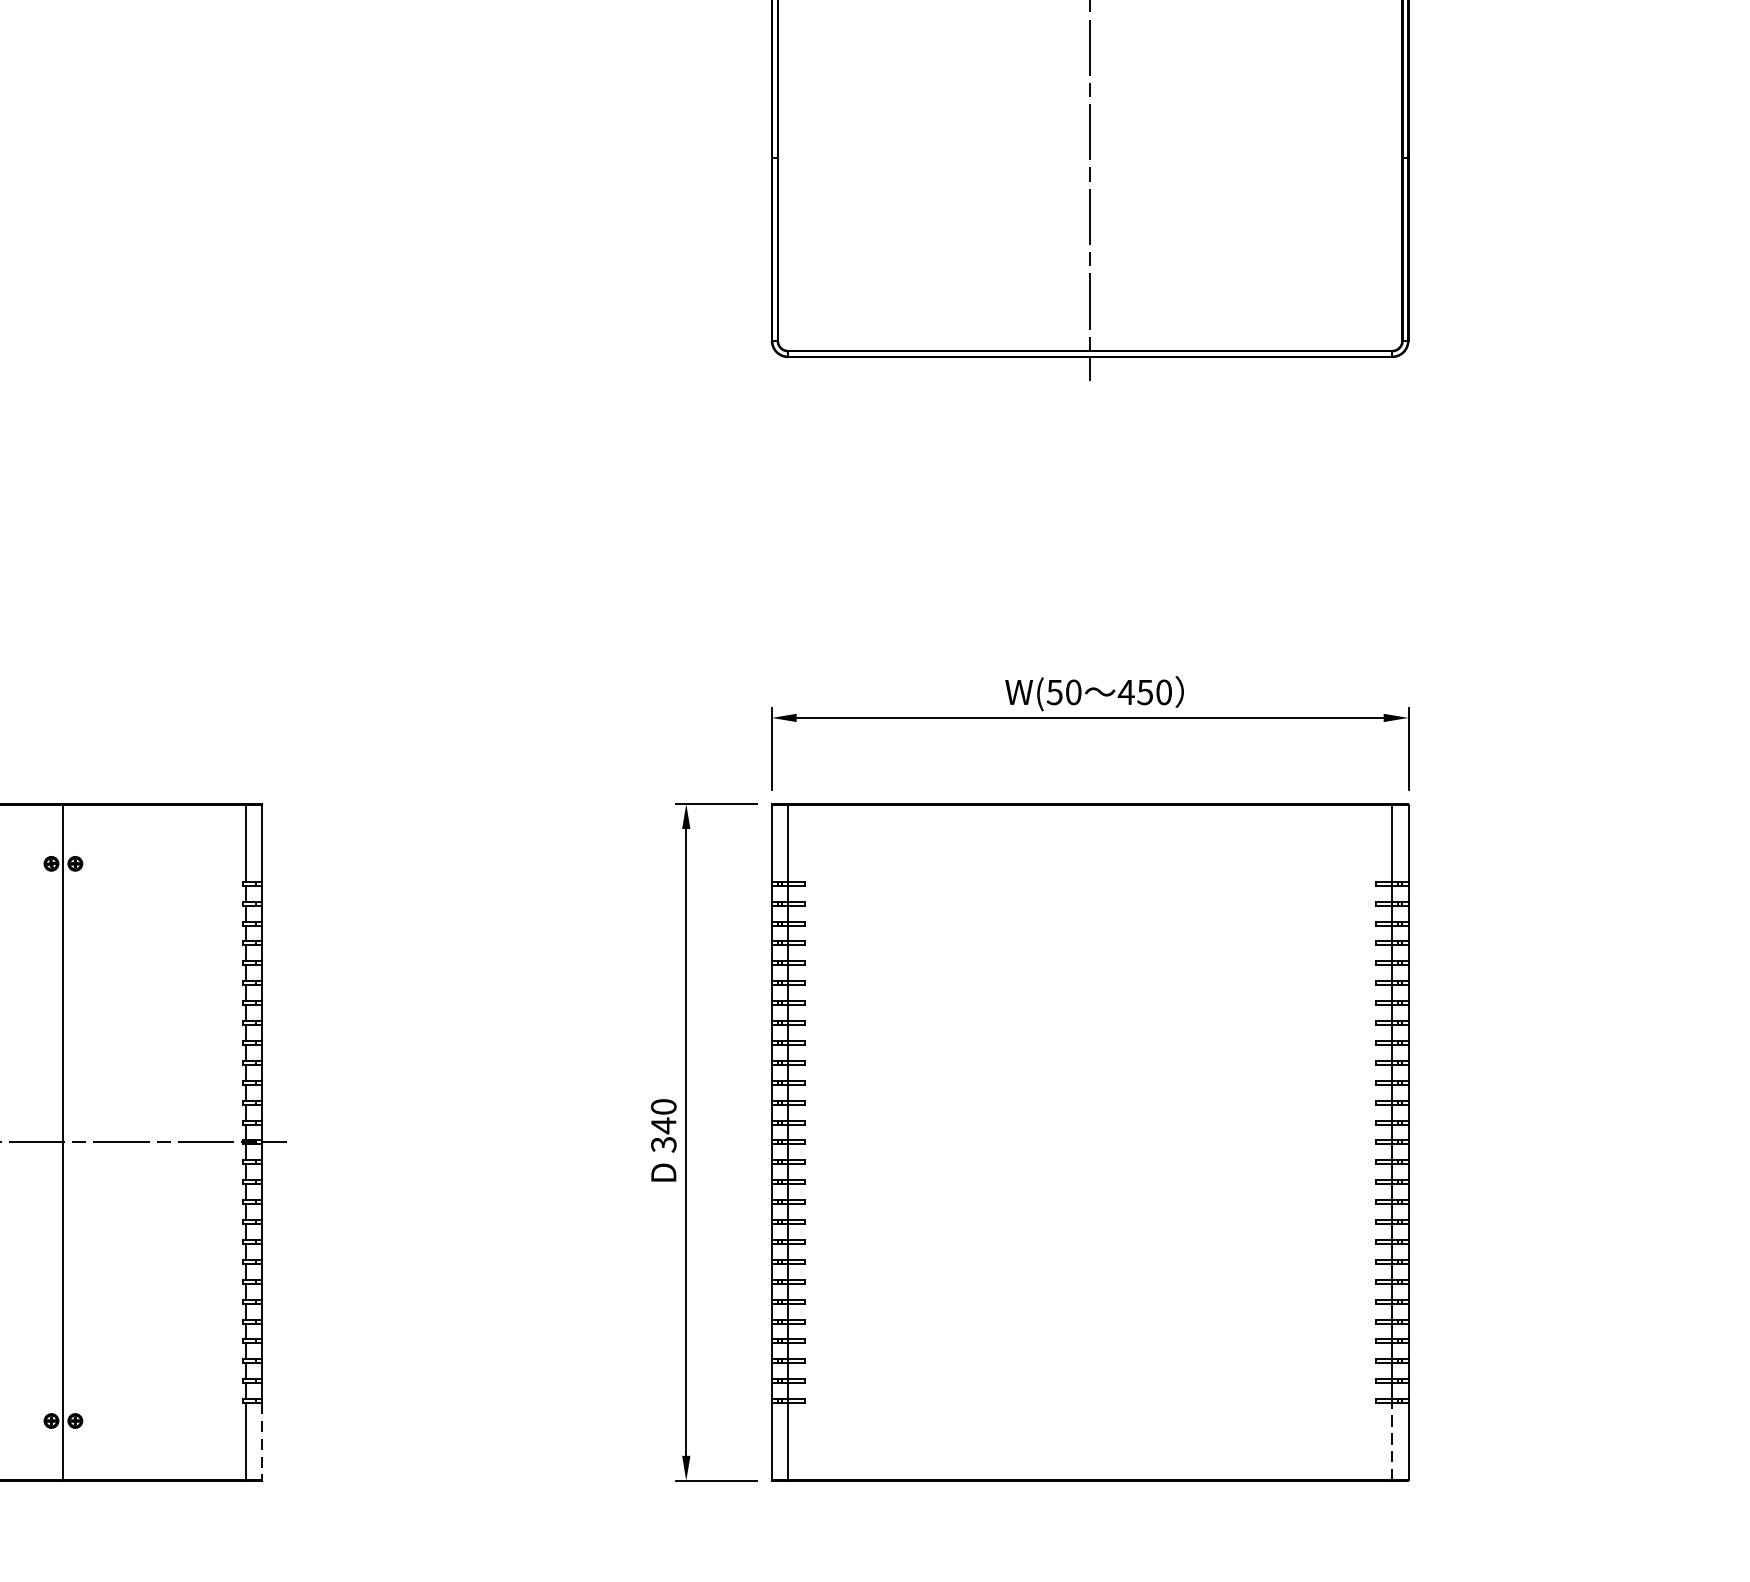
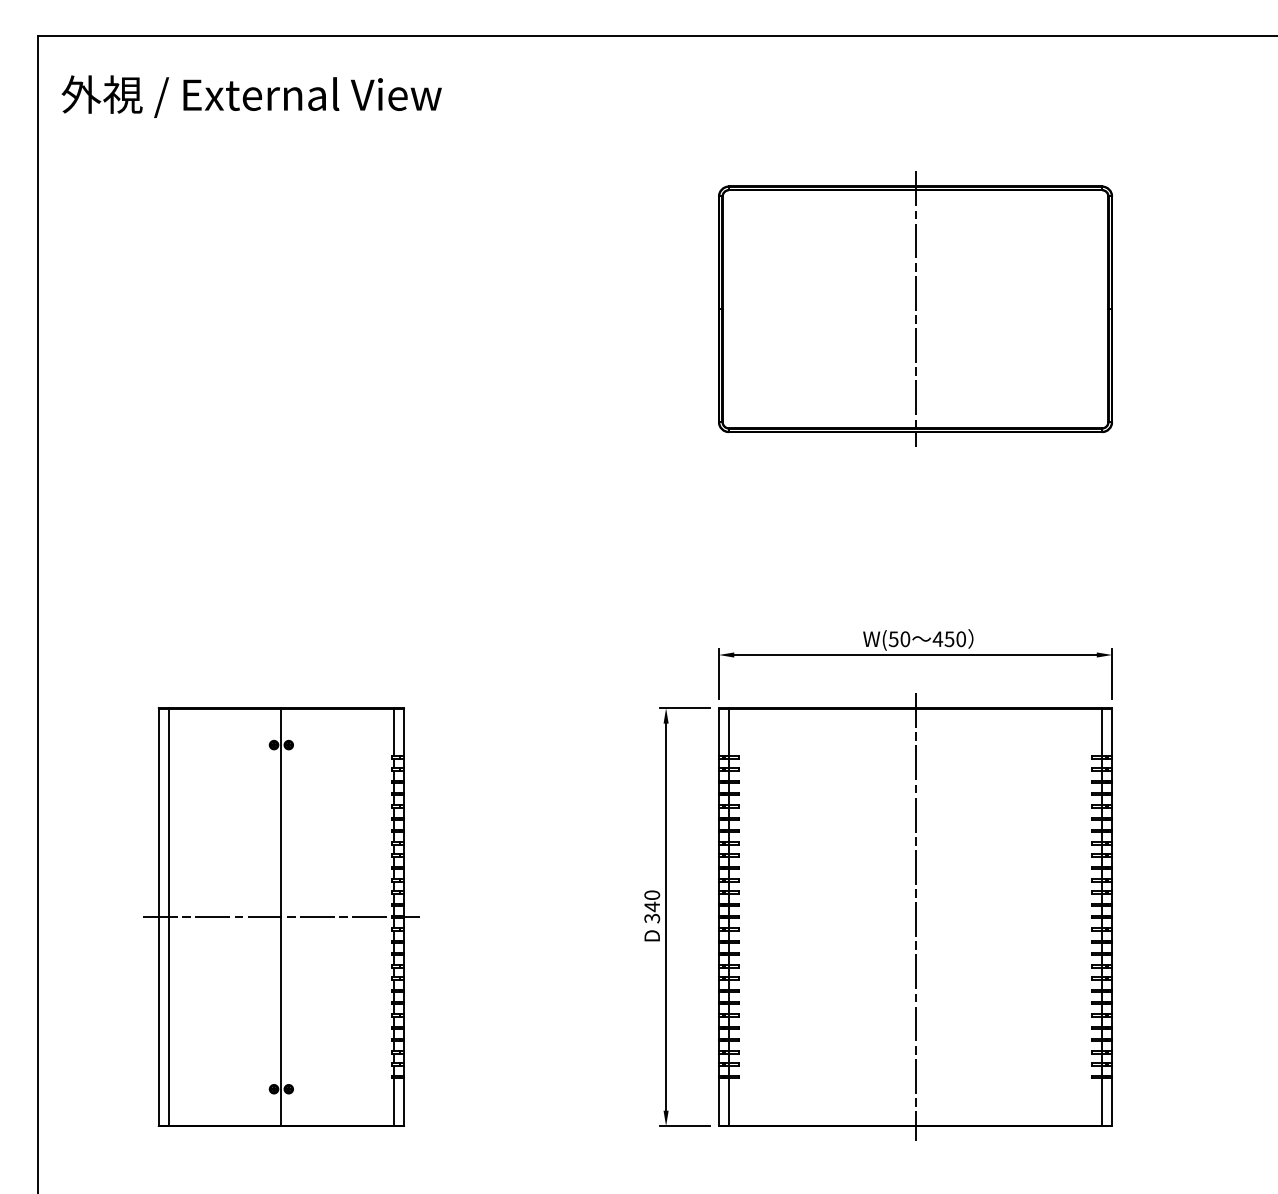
line: (1090, 1142) -> (915, 917), added
line: (262, 1440) -> (404, 1101), dashed -> solid
line: (1392, 1440) -> (1102, 1101), dashed -> solid

